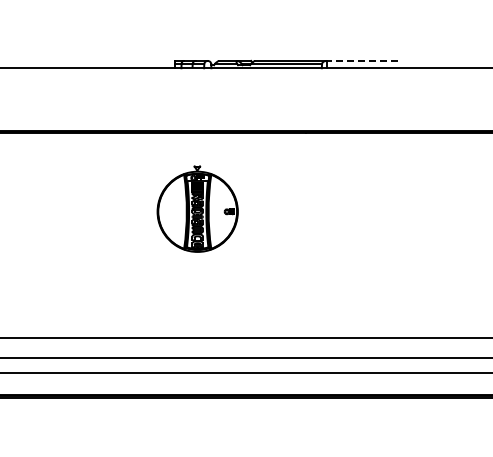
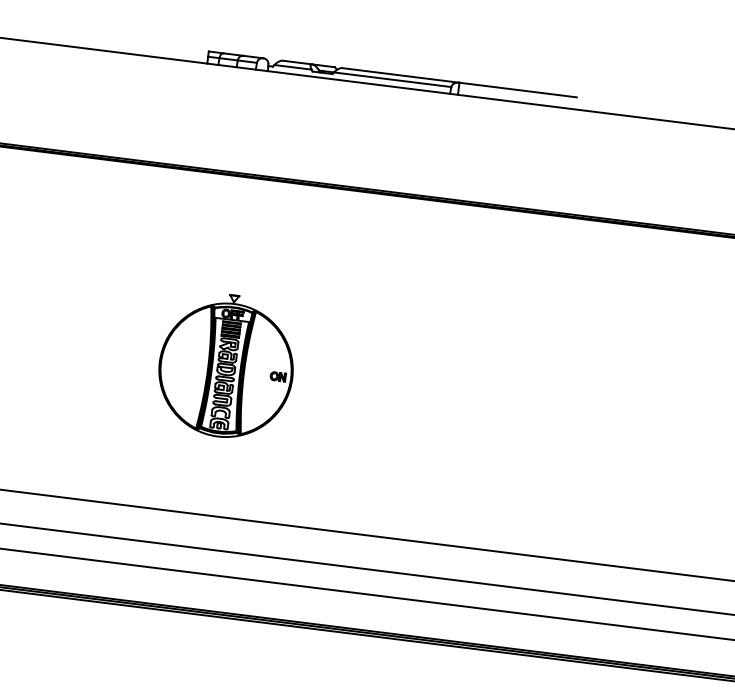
line: (362, 60) -> (518, 89), dashed -> solid
part: (197, 208) -> (226, 364), moved

